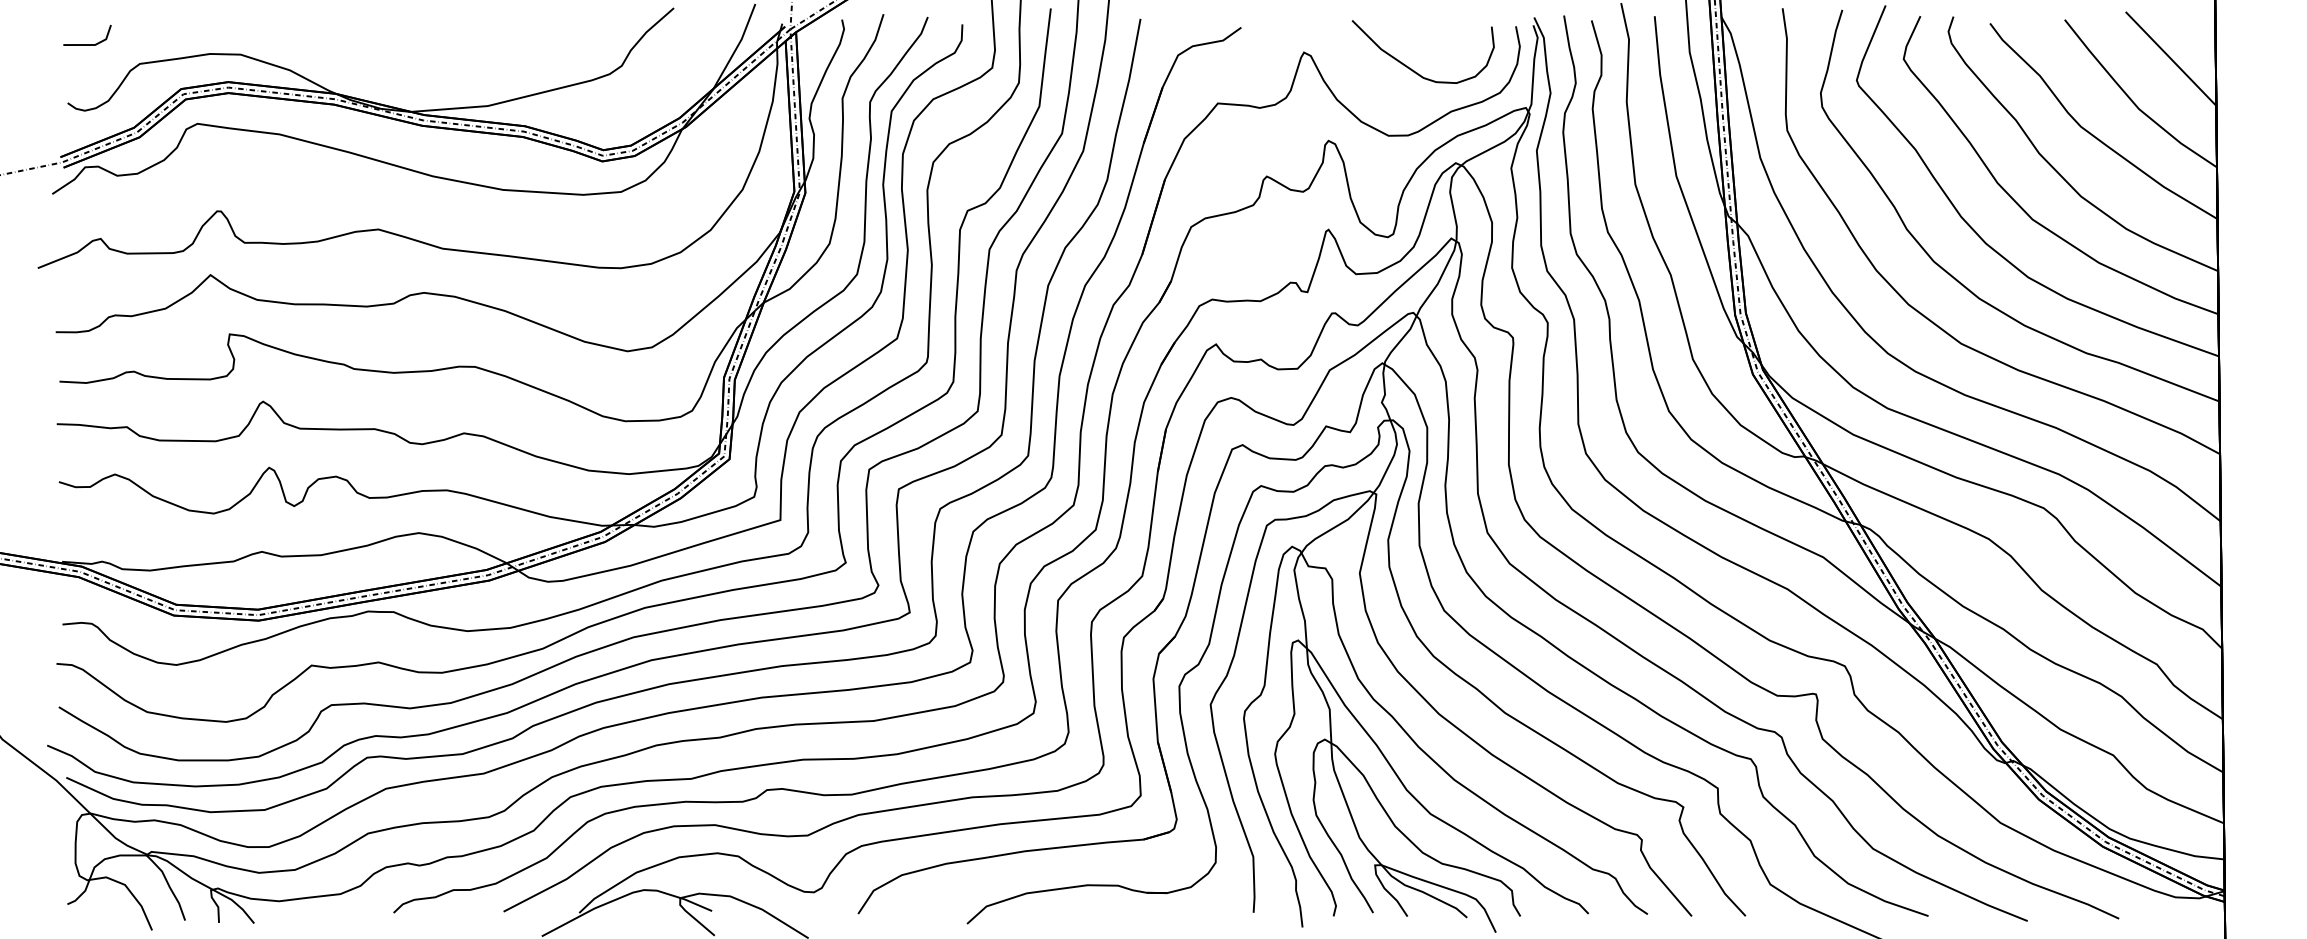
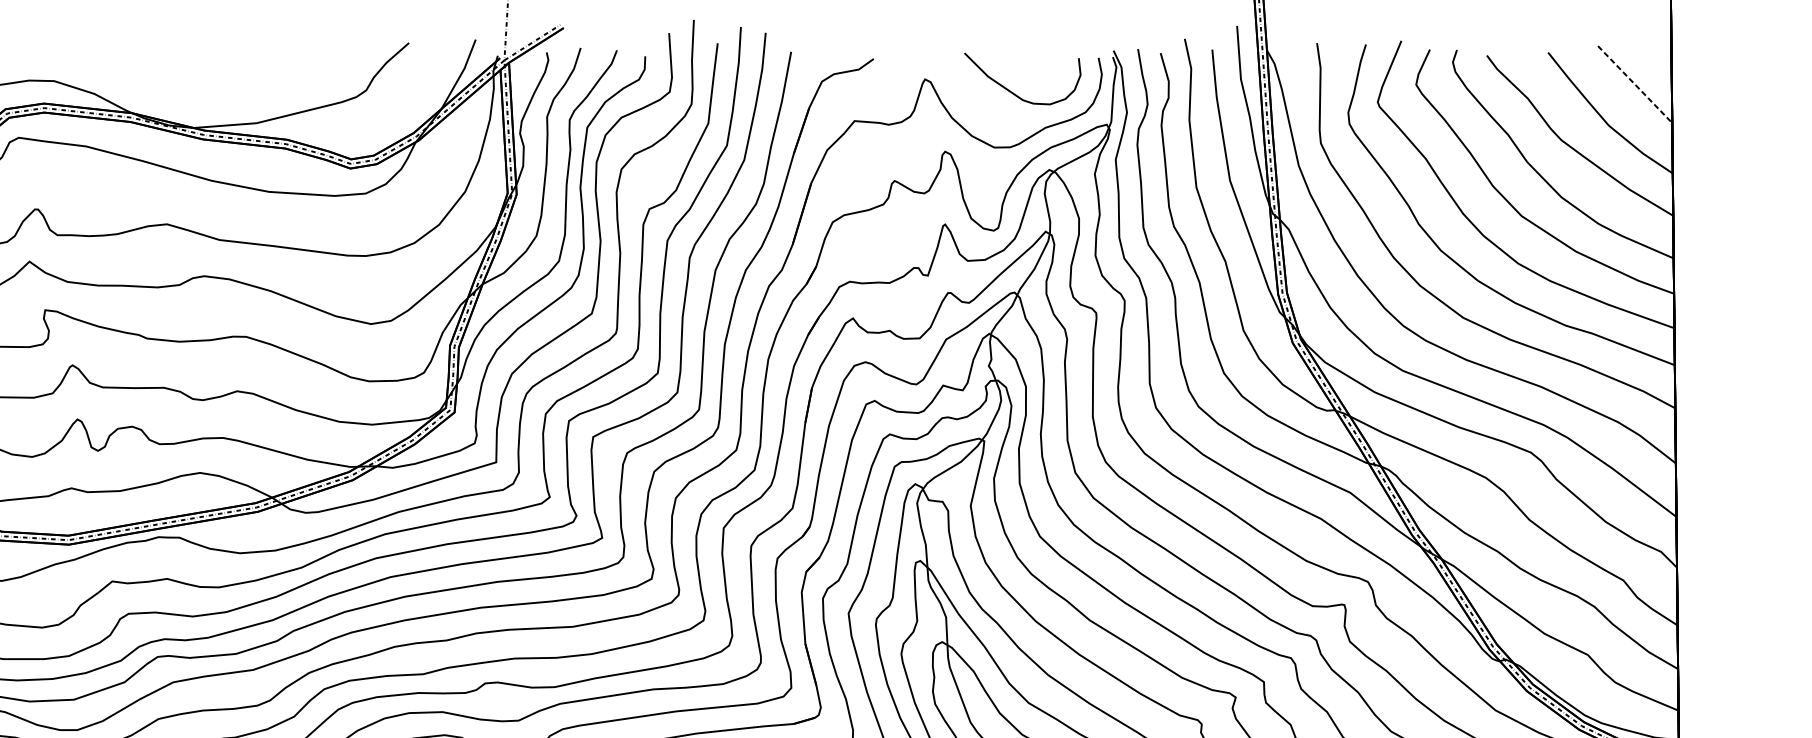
line: (2171, 59) -> (1635, 85), solid -> dashed

